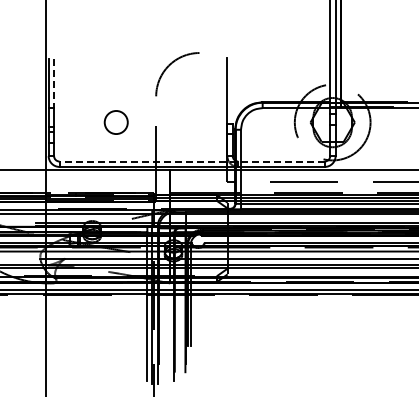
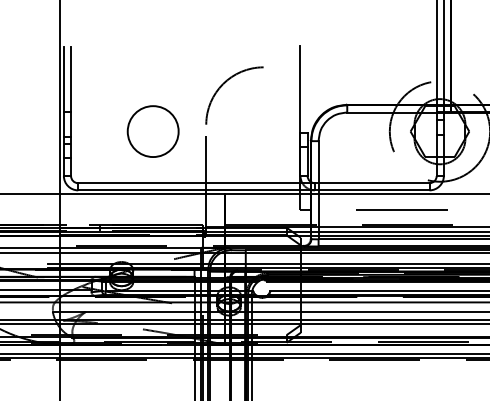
arc: (169, 66) -> (223, 85), moved
line: (54, 83) -> (71, 79), dashed -> solid
circle: (116, 122) -> (153, 131), size x1.67
line: (192, 161) -> (254, 183), dashed -> solid

